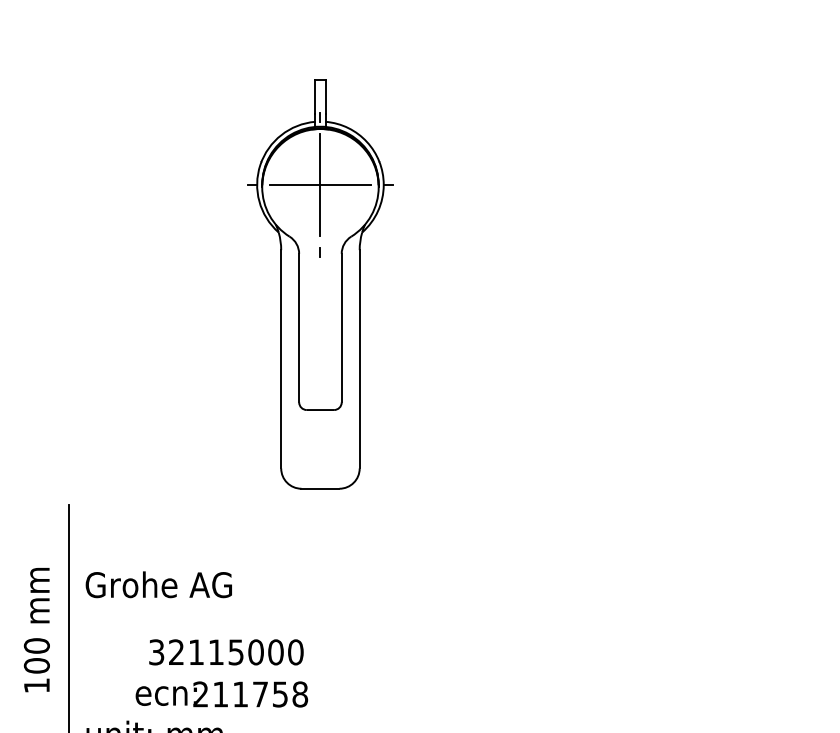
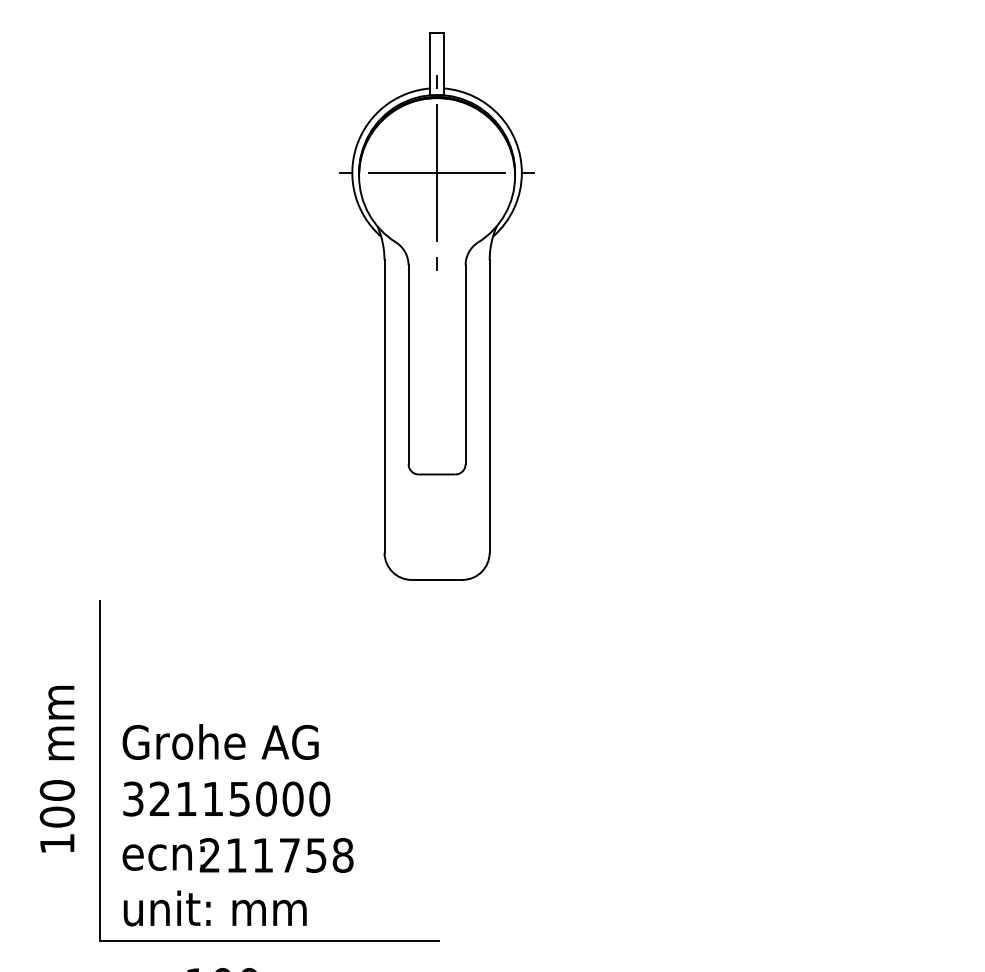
text: (158, 584) -> (220, 741), moved
text: (226, 652) -> (226, 799), moved
text: (221, 694) -> (237, 855), moved

